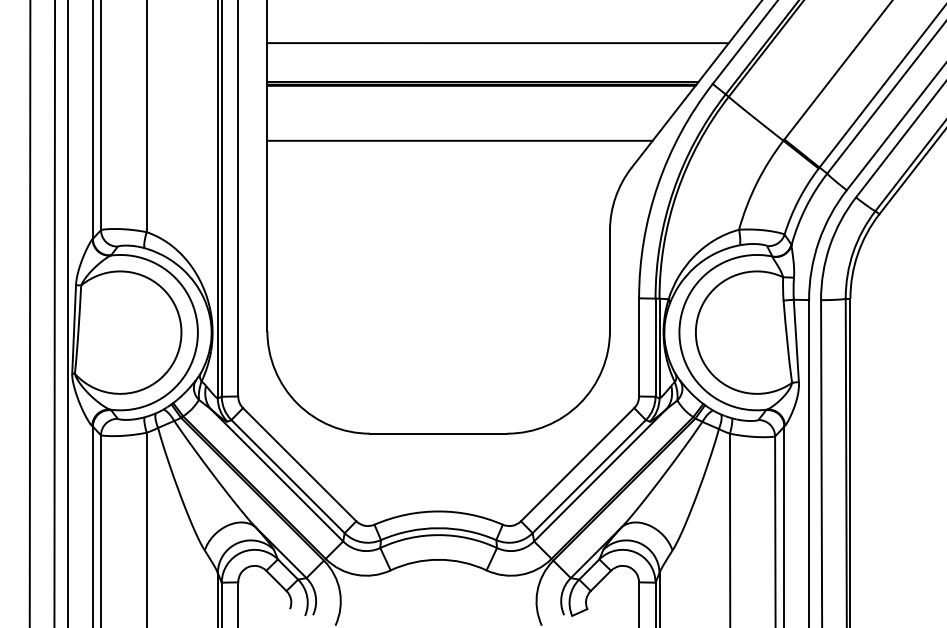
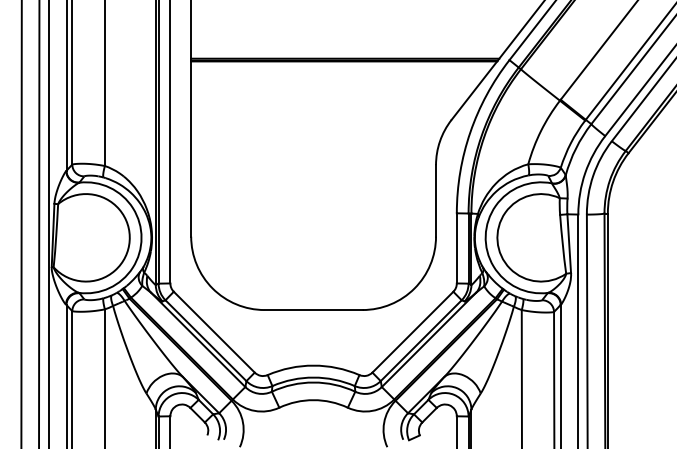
line: (497, 42) -> (355, 30), removed
line: (459, 140) -> (328, 100), removed

